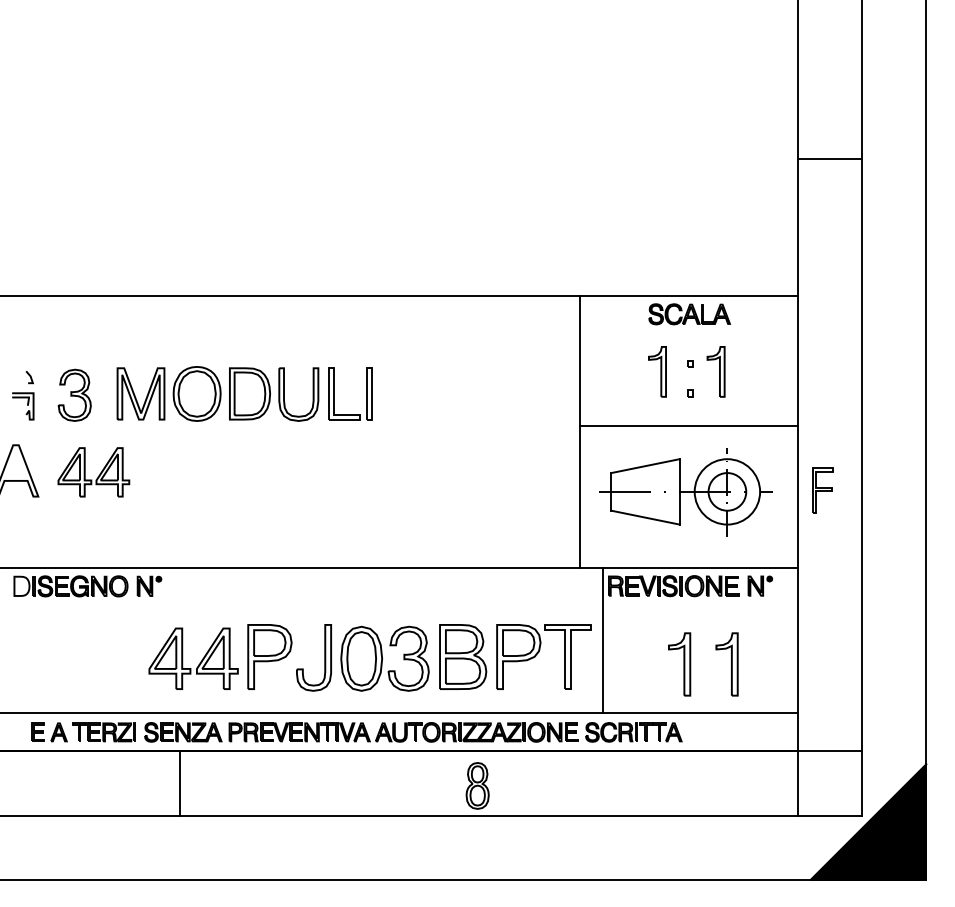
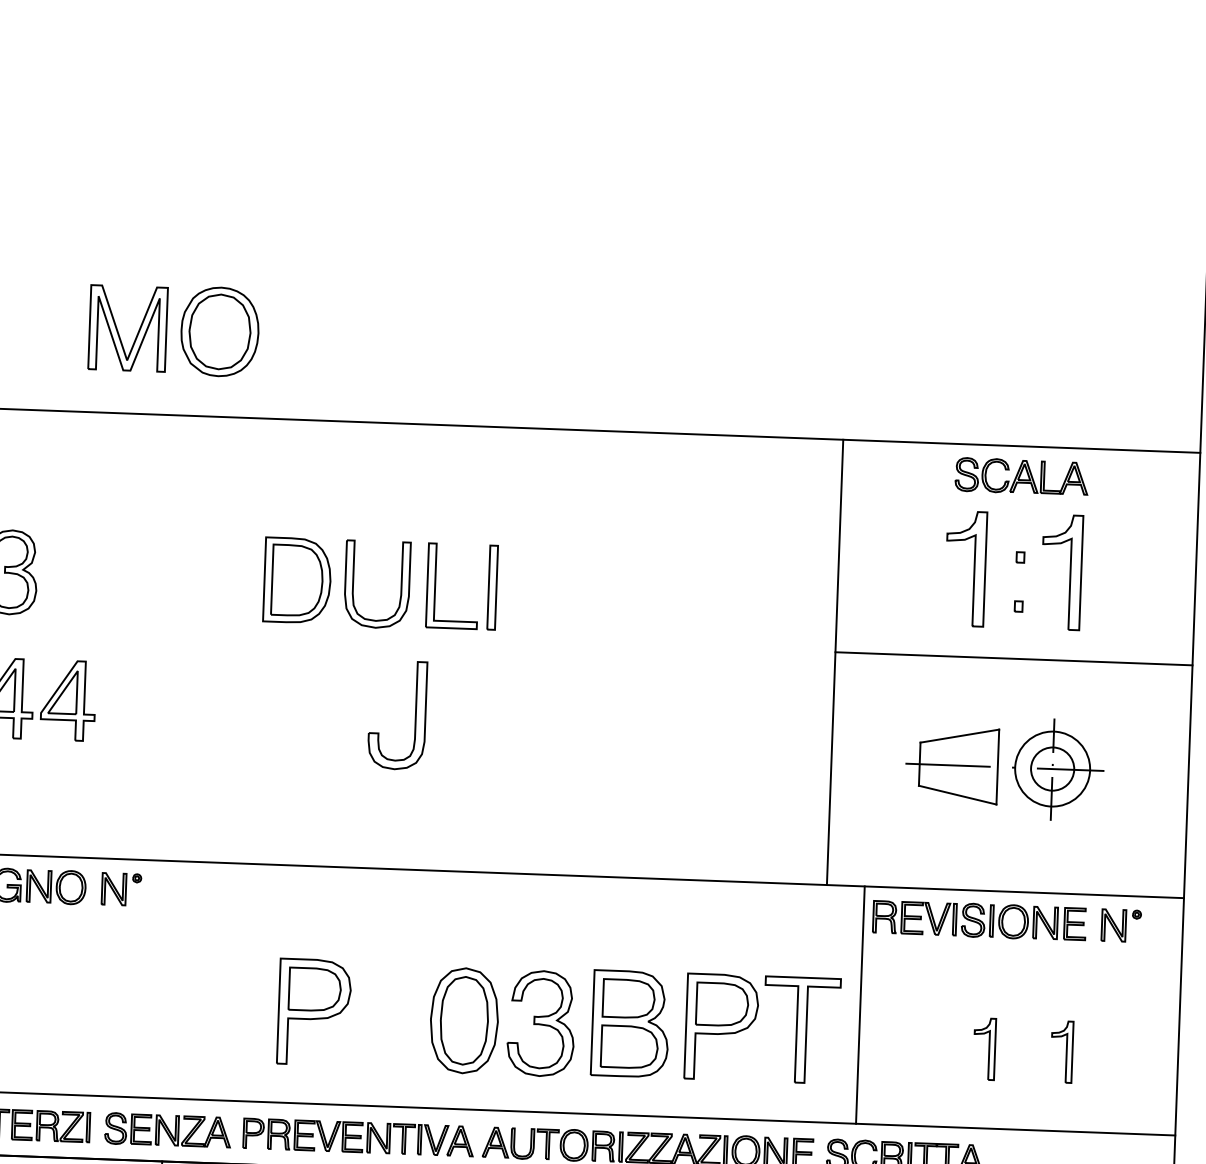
part: (657, 371) -> (965, 568), size x1.4
part: (715, 371) -> (1060, 571), size x1.4
part: (168, 393) -> (173, 329), moved
part: (685, 492) -> (1004, 768), size x0.7
part: (324, 657) -> (414, 715), moved
part: (200, 661) -> (200, 1015), removed
part: (679, 664) -> (984, 1049), size x0.6
part: (726, 664) -> (1061, 1051), size x0.6

